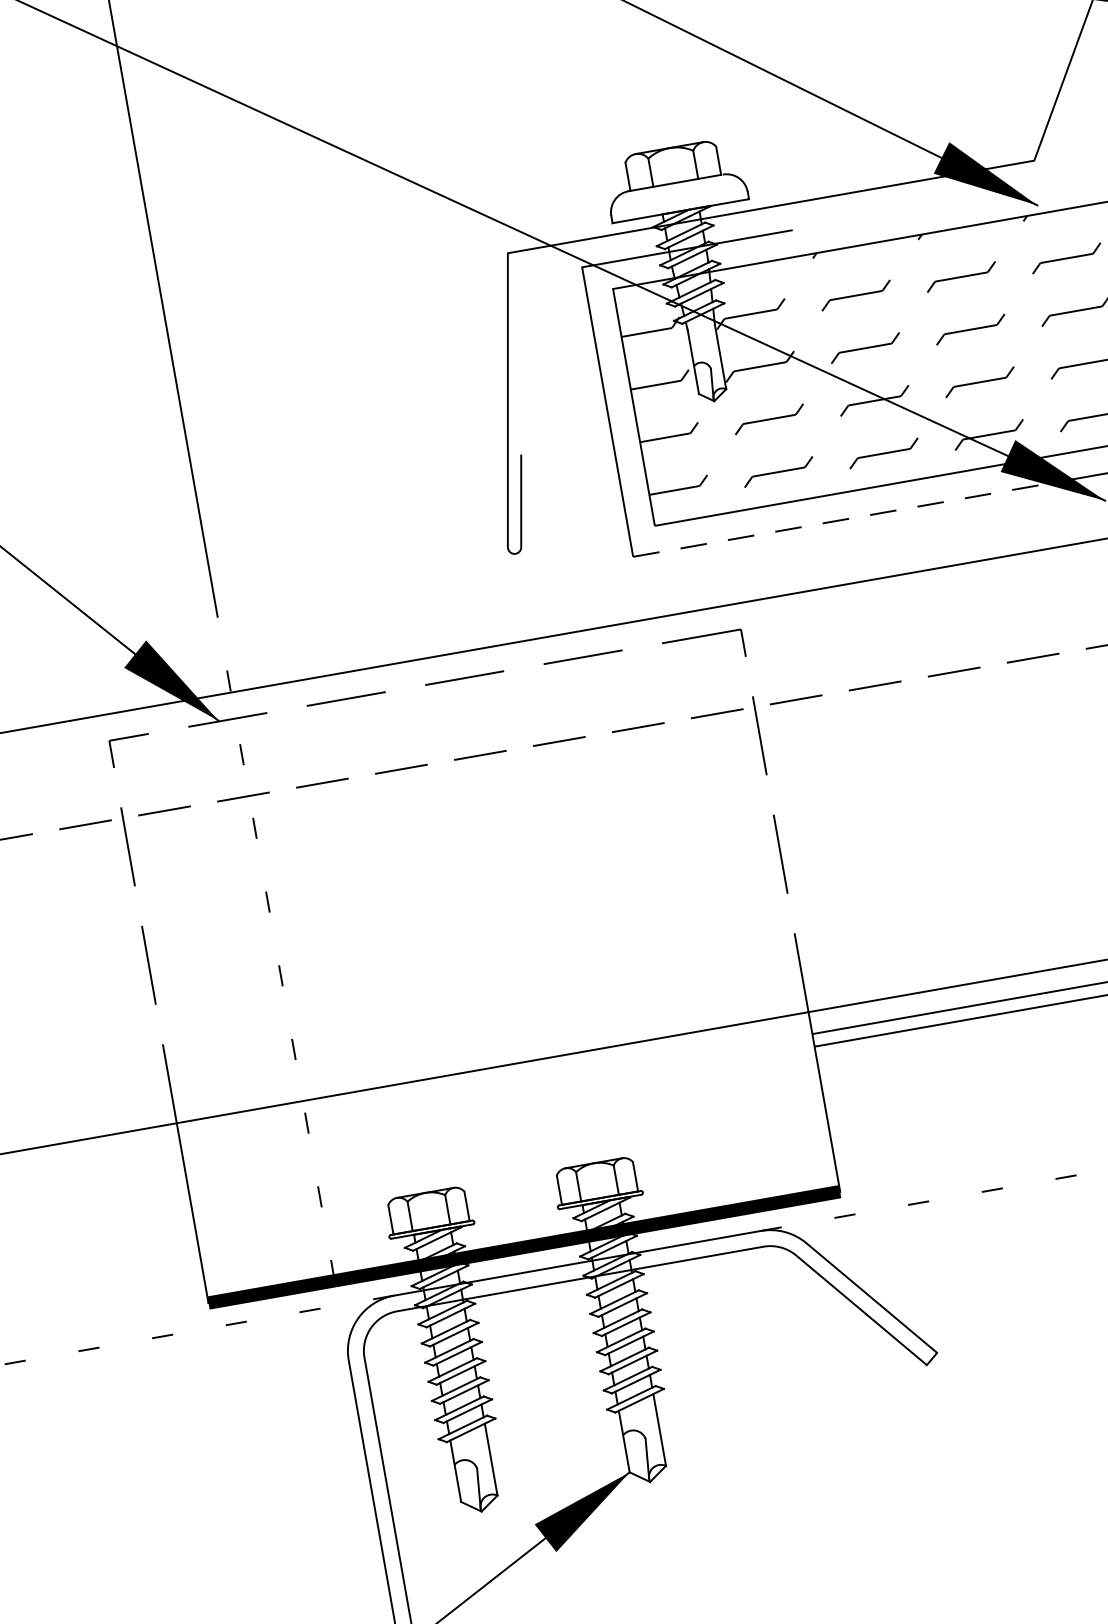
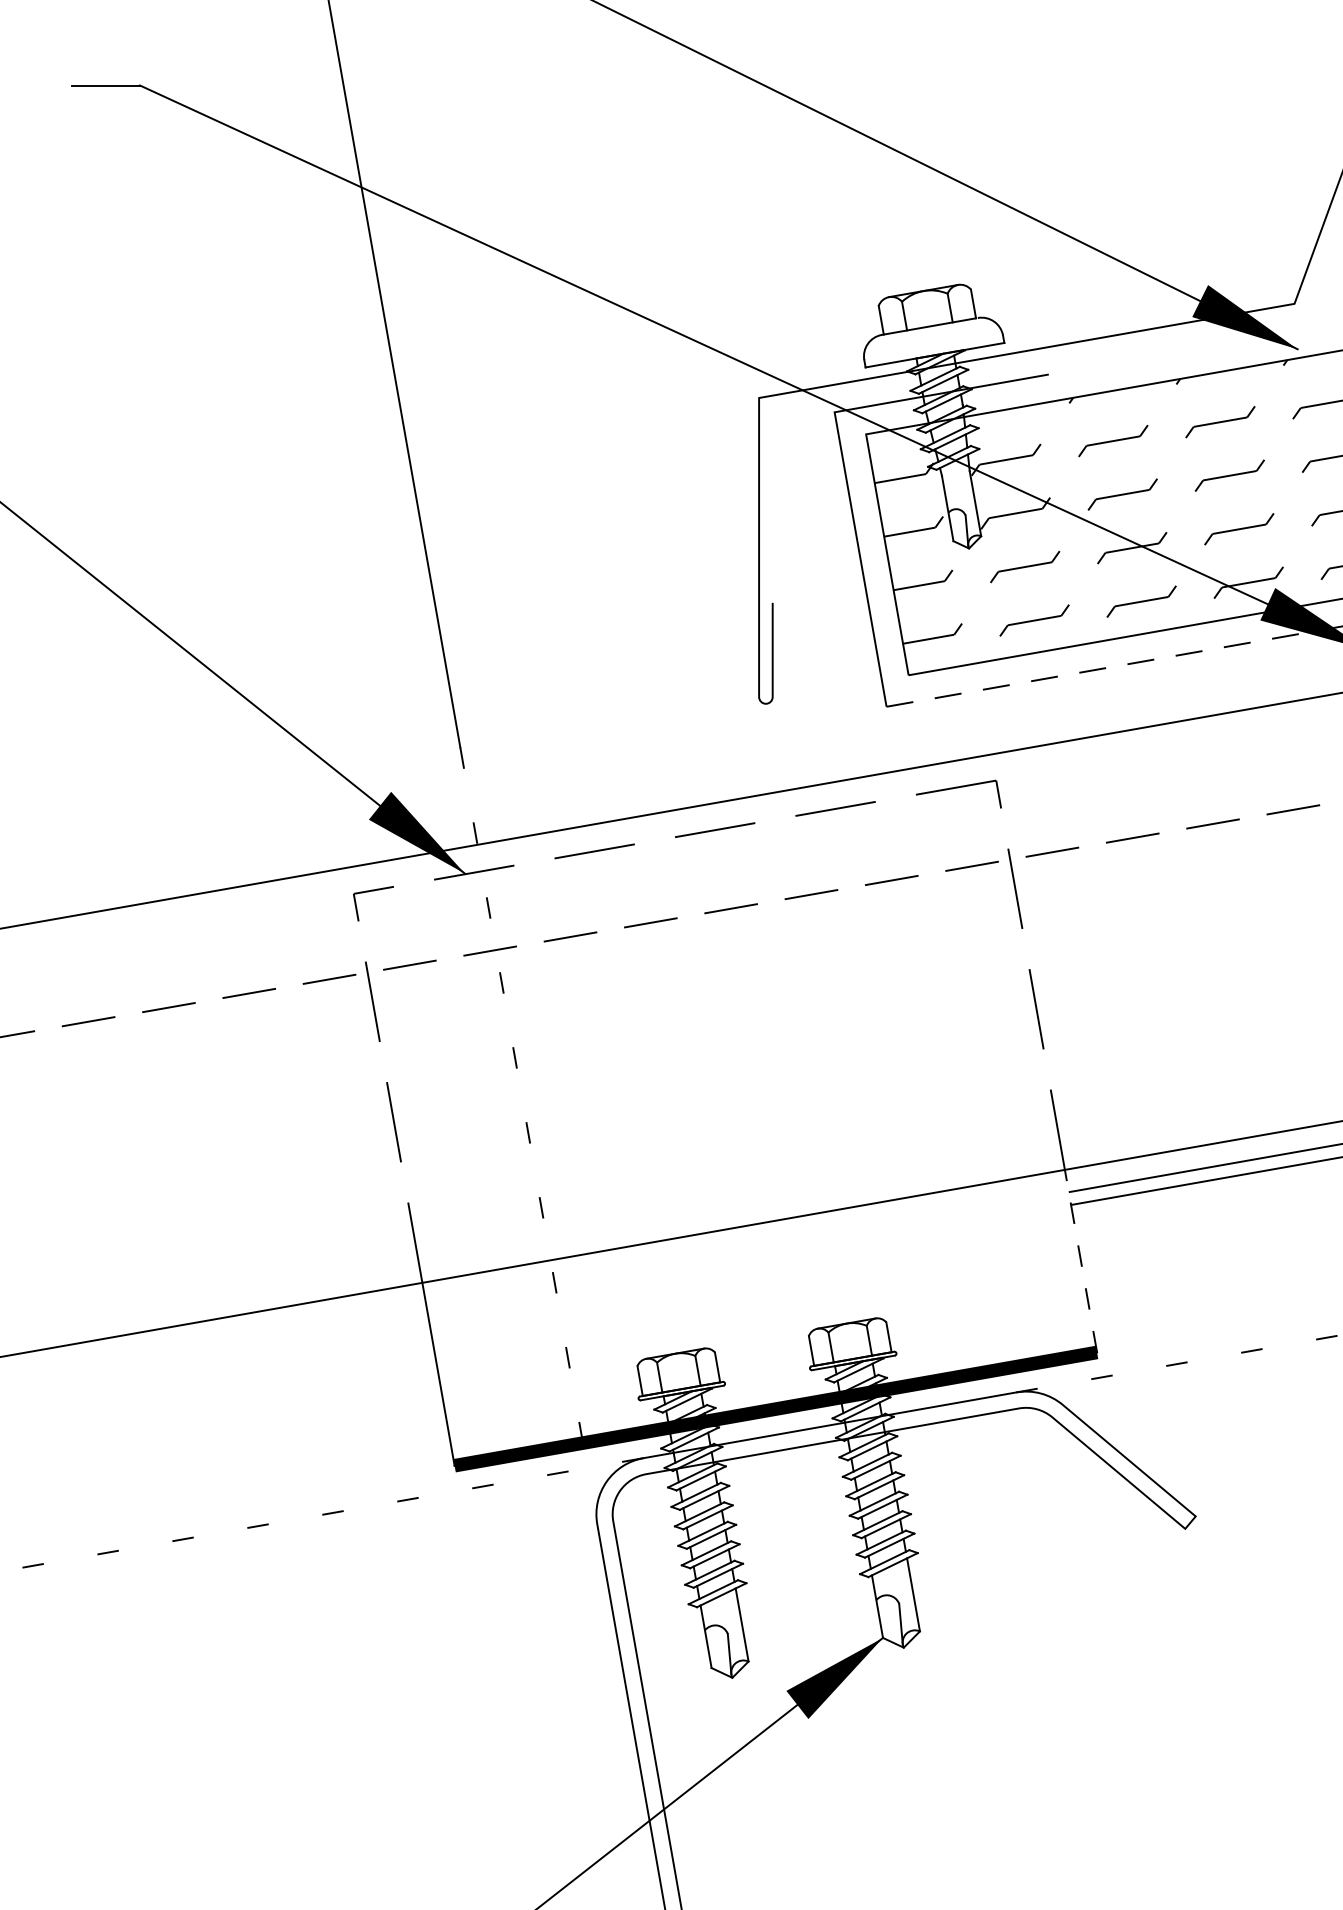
line: (823, 1102) -> (1080, 1261), solid -> dashed

